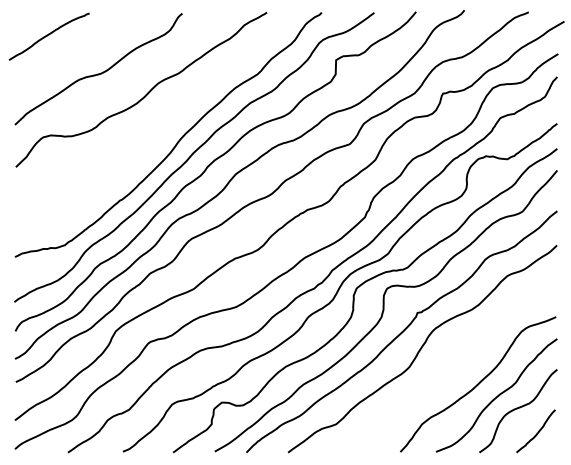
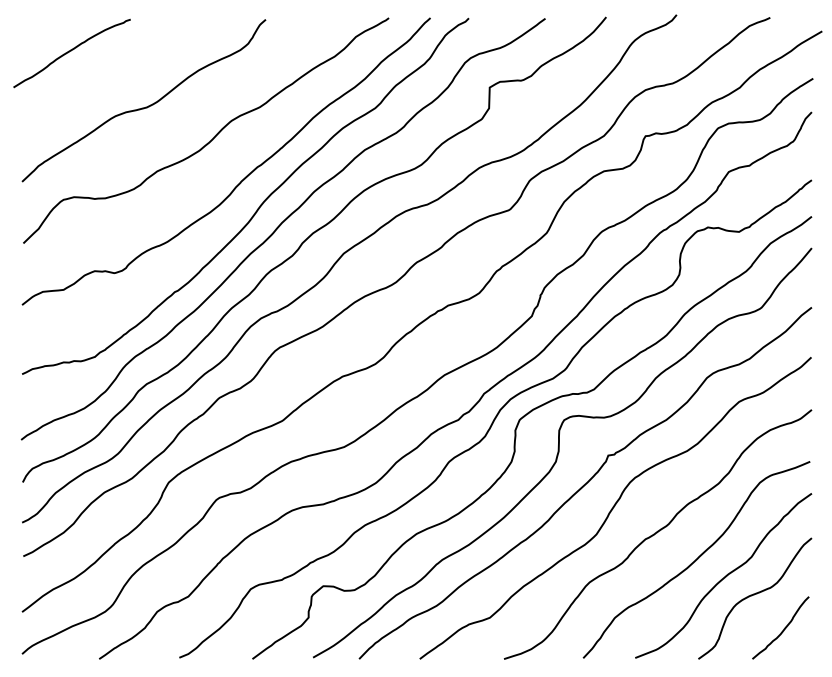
curve: (166, 122) -> (242, 178), added
curve: (451, 366) -> (657, 533), added

